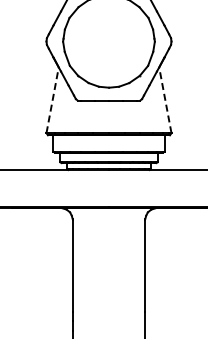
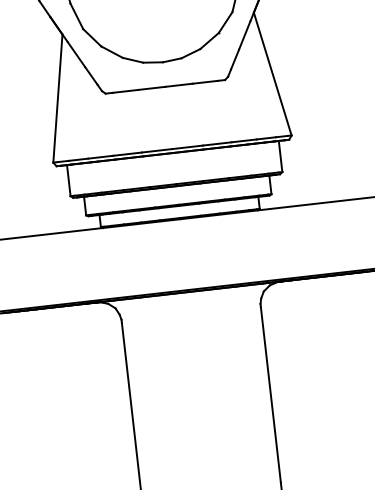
line: (52, 99) -> (57, 97), dashed -> solid
line: (165, 99) -> (272, 72), dashed -> solid

